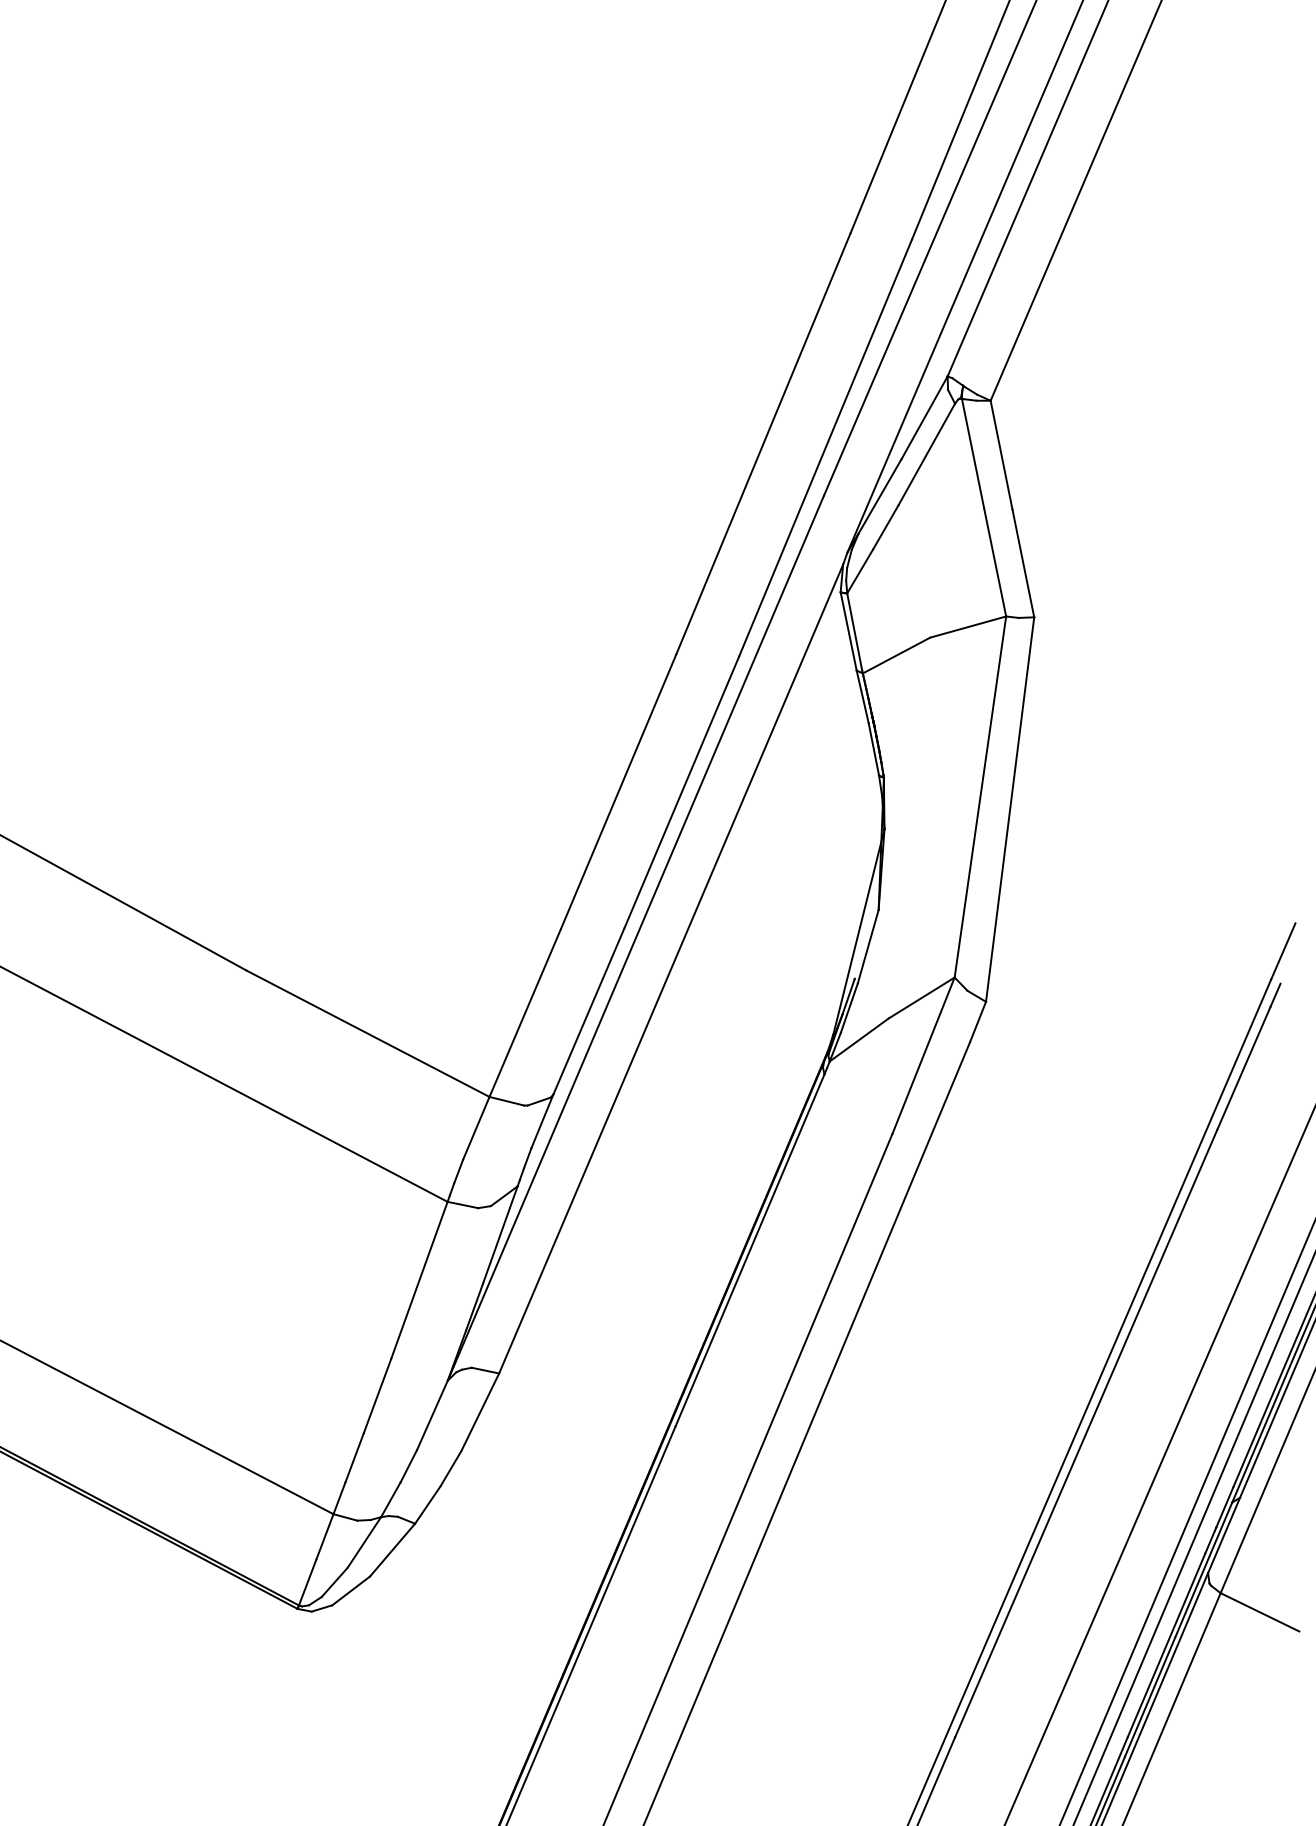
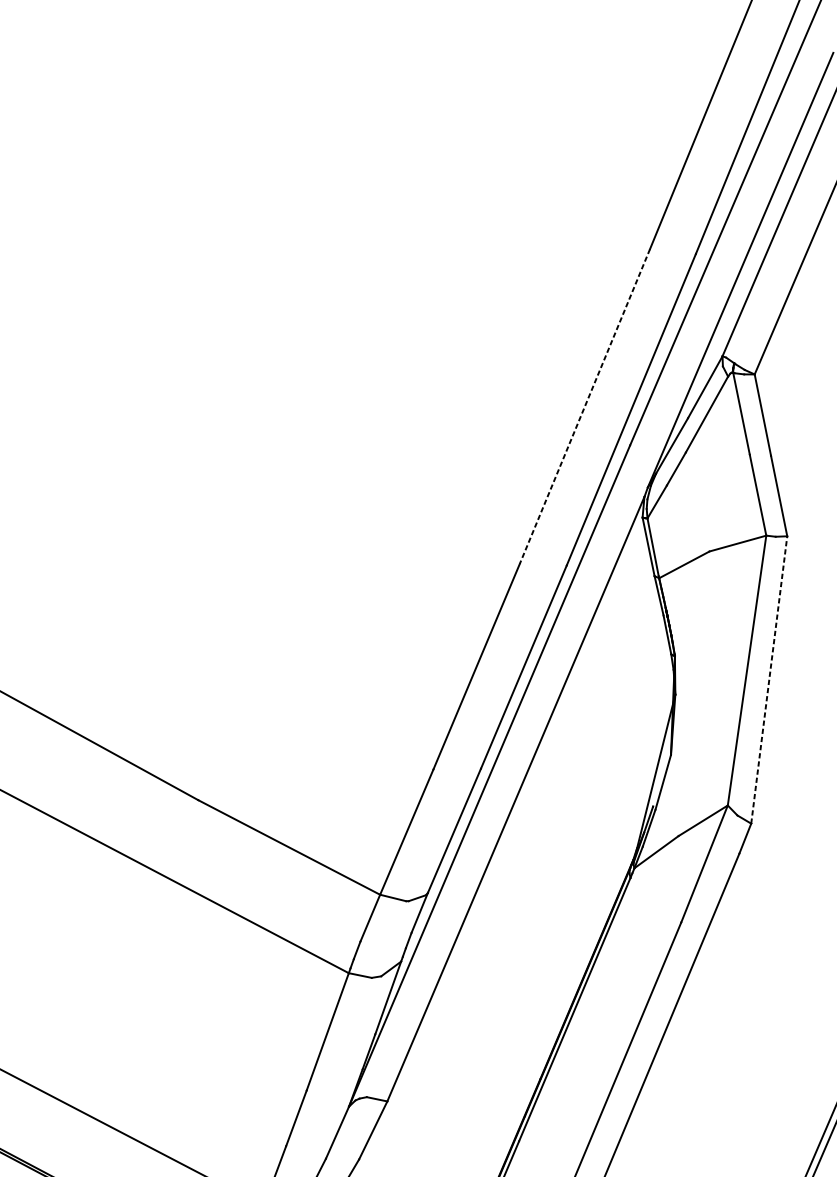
line: (763, 443) -> (584, 406), solid -> dashed
line: (1010, 809) -> (769, 679), solid -> dashed

